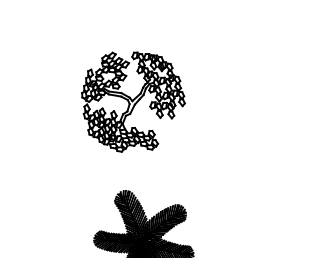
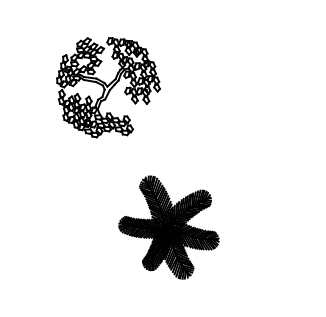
part: (133, 102) -> (108, 87), moved

